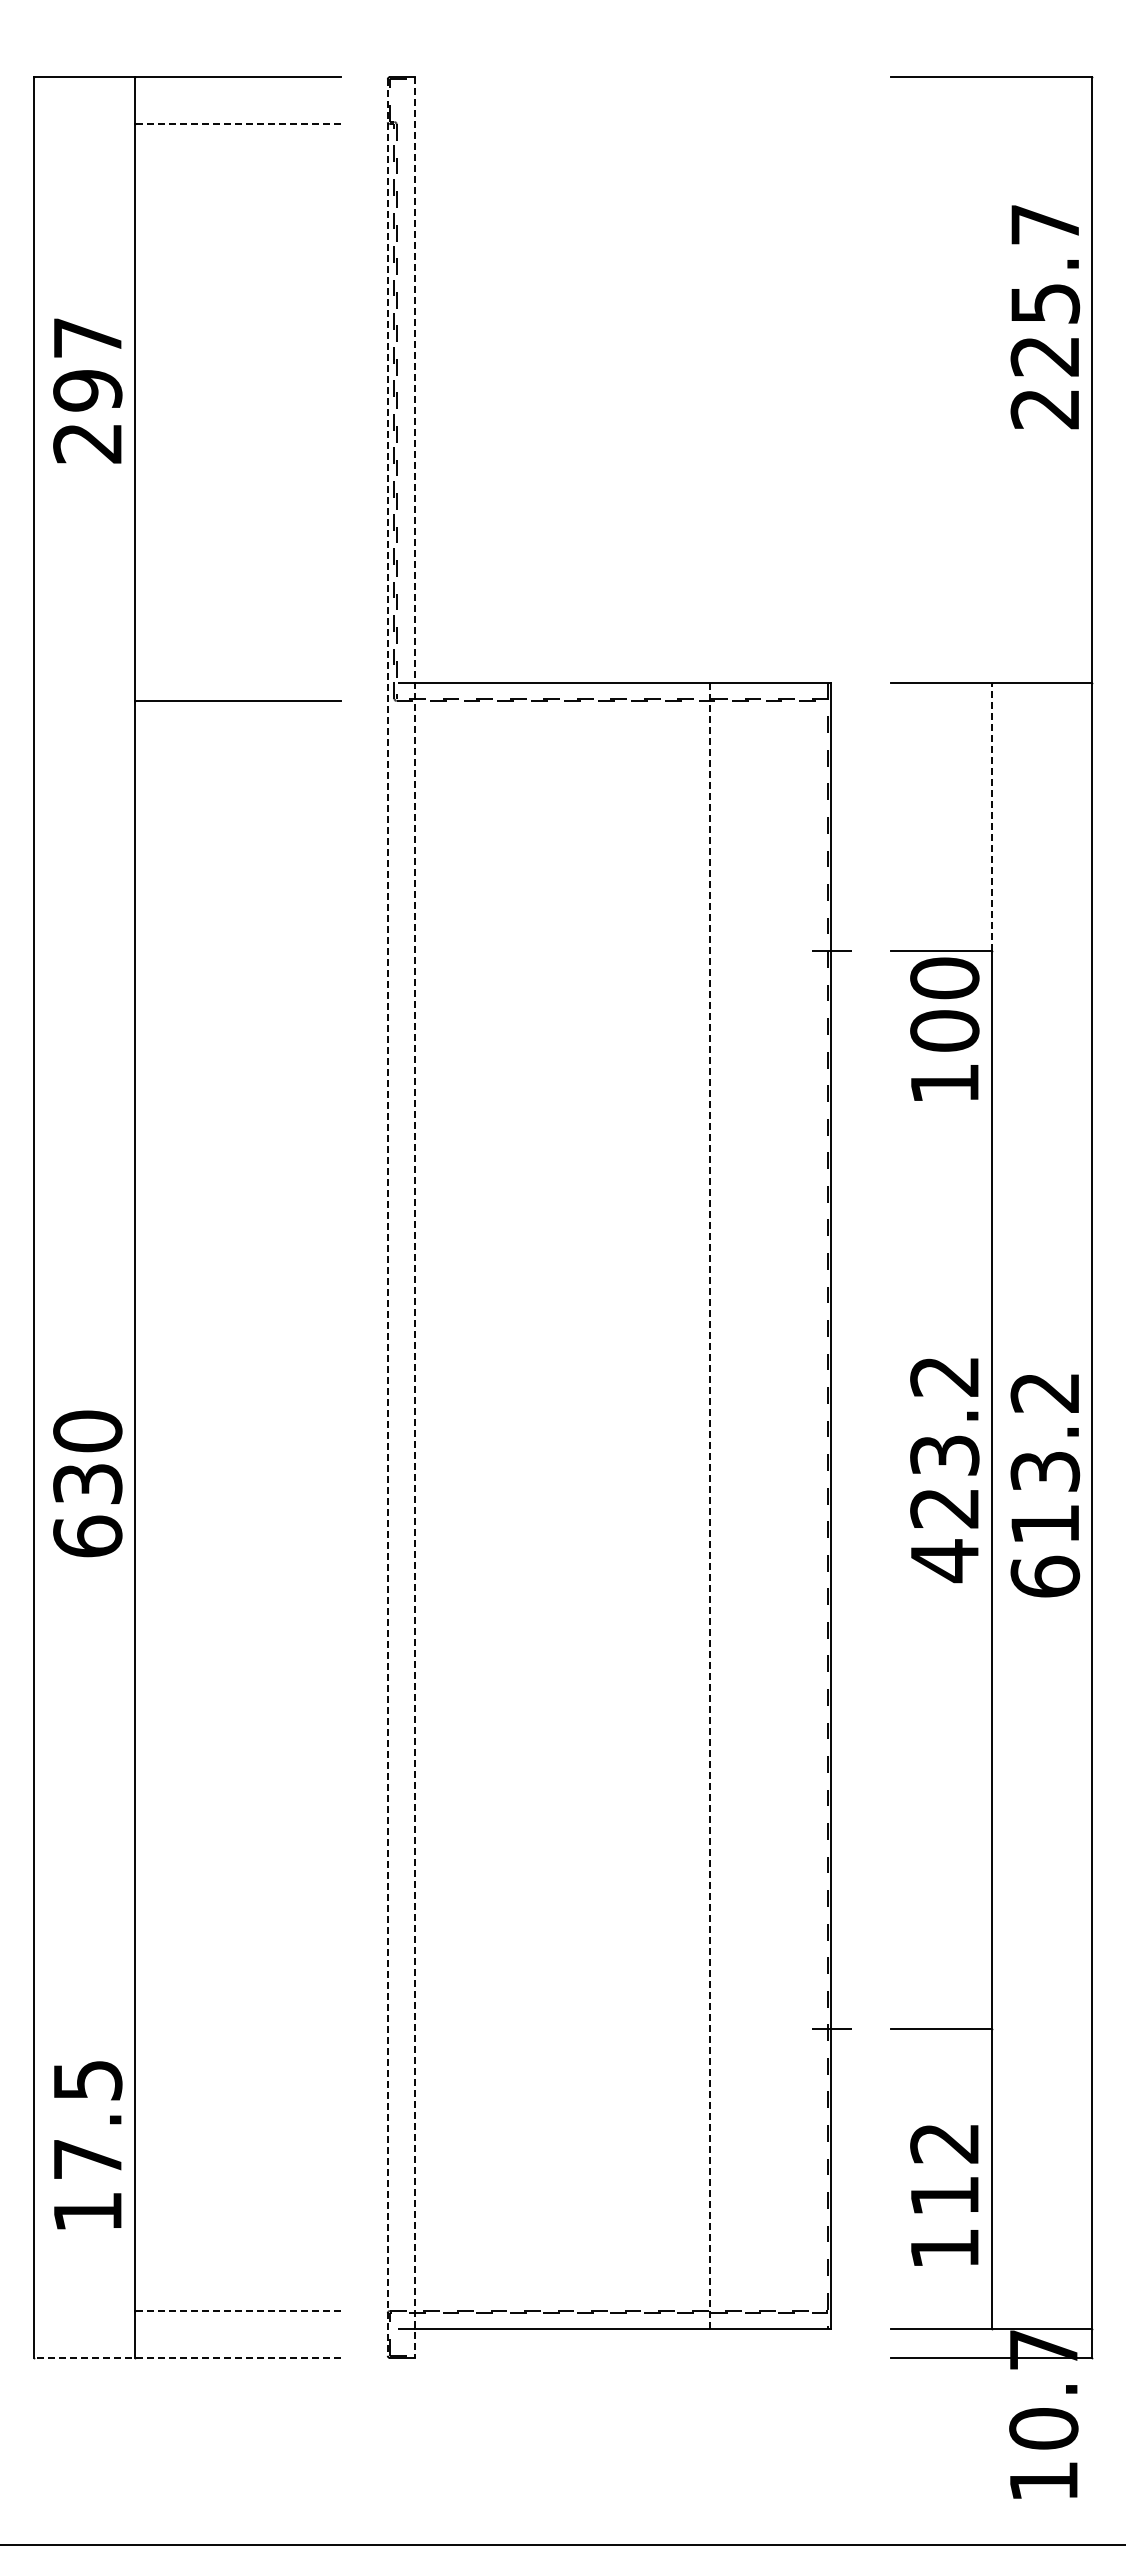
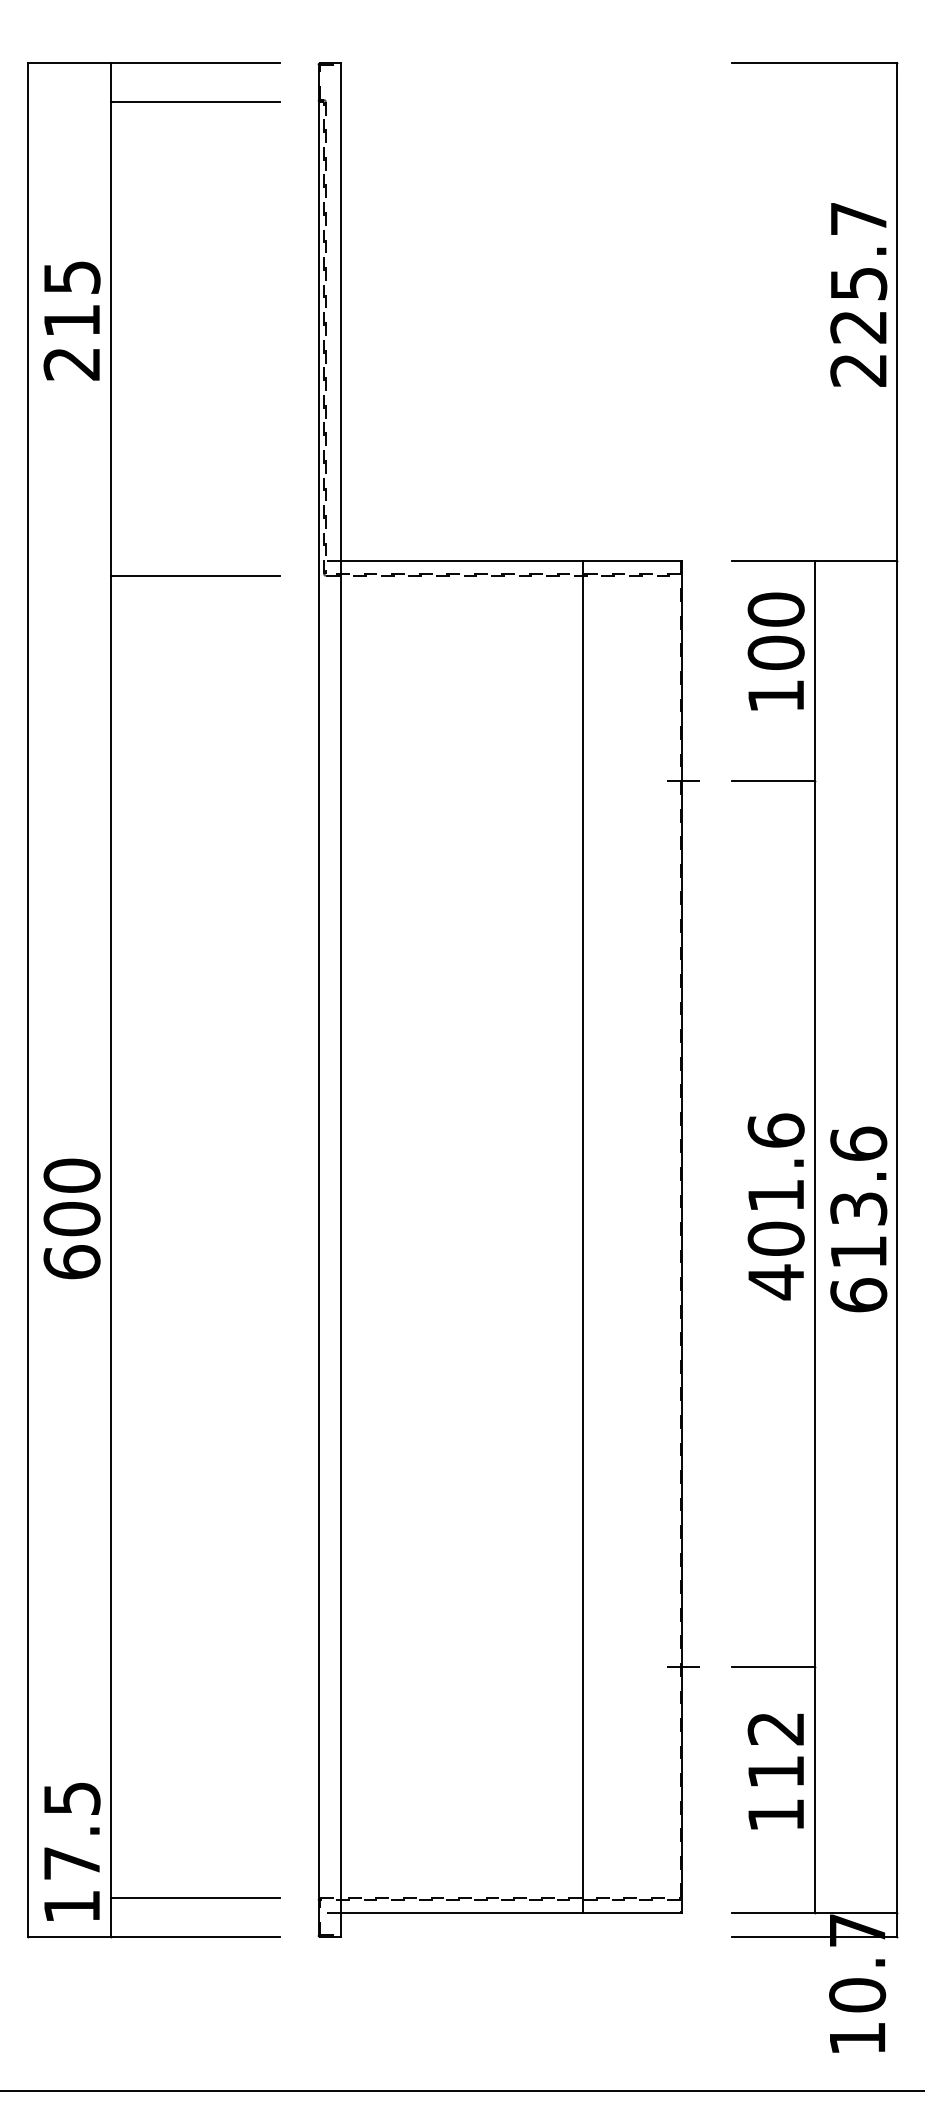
line: (237, 124) -> (195, 102), dashed -> solid
text: (1045, 317) -> (858, 295), moved
text: (87, 364) -> (71, 299), 297 -> 215
line: (991, 816) -> (814, 670), dashed -> solid
text: (944, 1028) -> (775, 650), moved
line: (387, 1218) -> (318, 1000), dashed -> solid
line: (414, 1218) -> (340, 1000), dashed -> solid
text: (1045, 1392) -> (858, 1143), 613.2 -> 613.6
text: (944, 1441) -> (775, 1184), 423.2 -> 401.6
text: (87, 1483) -> (71, 1218), 630 -> 600
line: (709, 1506) -> (582, 1237), dashed -> solid
text: (88, 2145) -> (72, 1852), moved
text: (944, 2195) -> (775, 1771), moved
line: (237, 2310) -> (195, 1898), dashed -> solid
line: (187, 2357) -> (153, 1936), dashed -> solid

